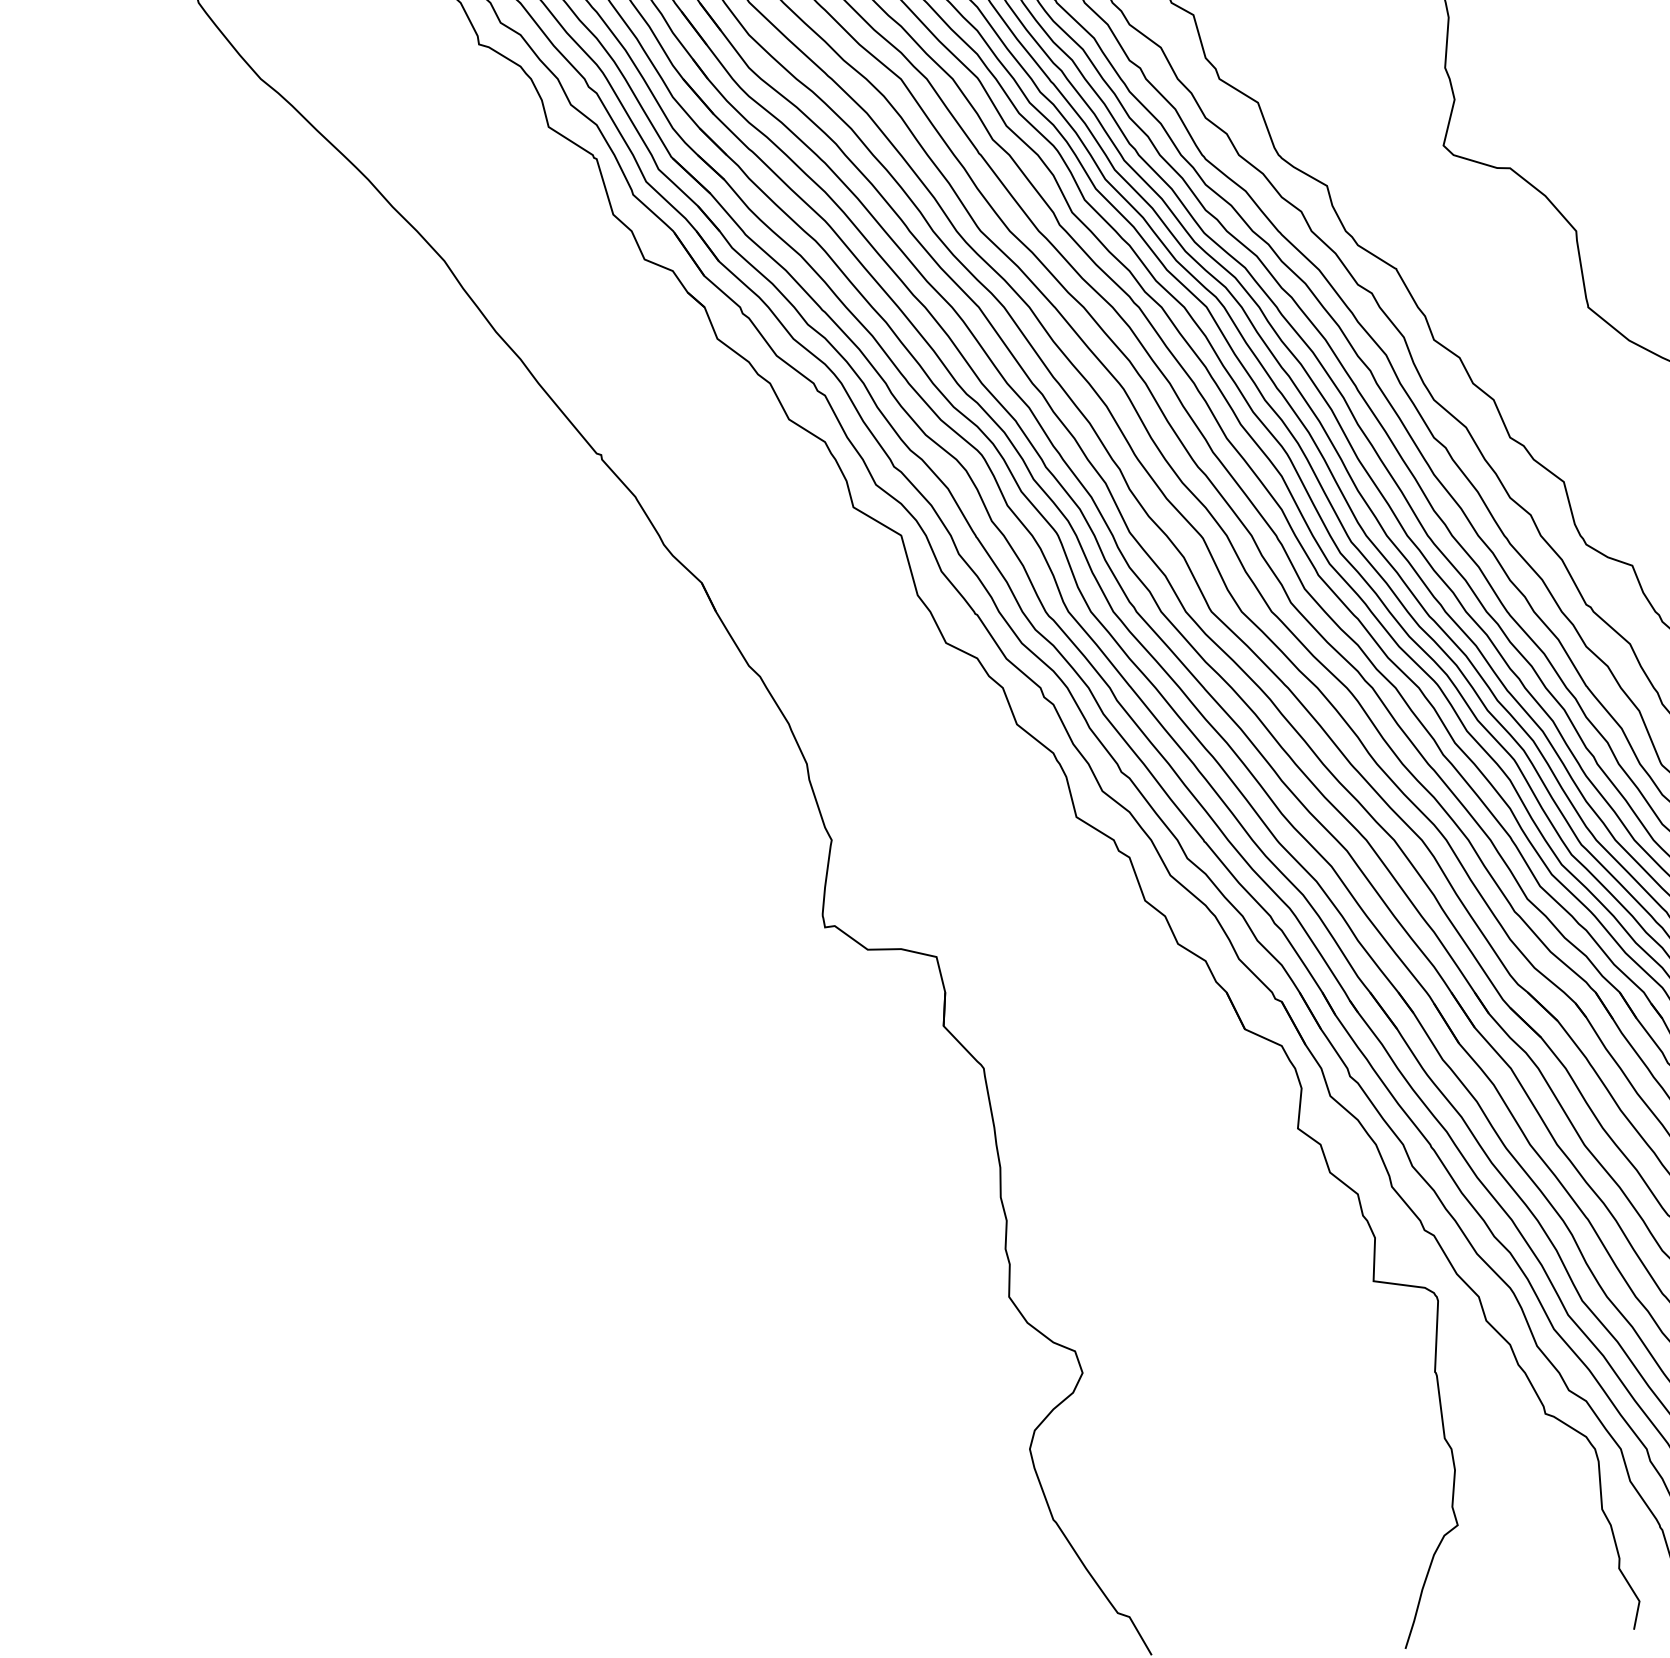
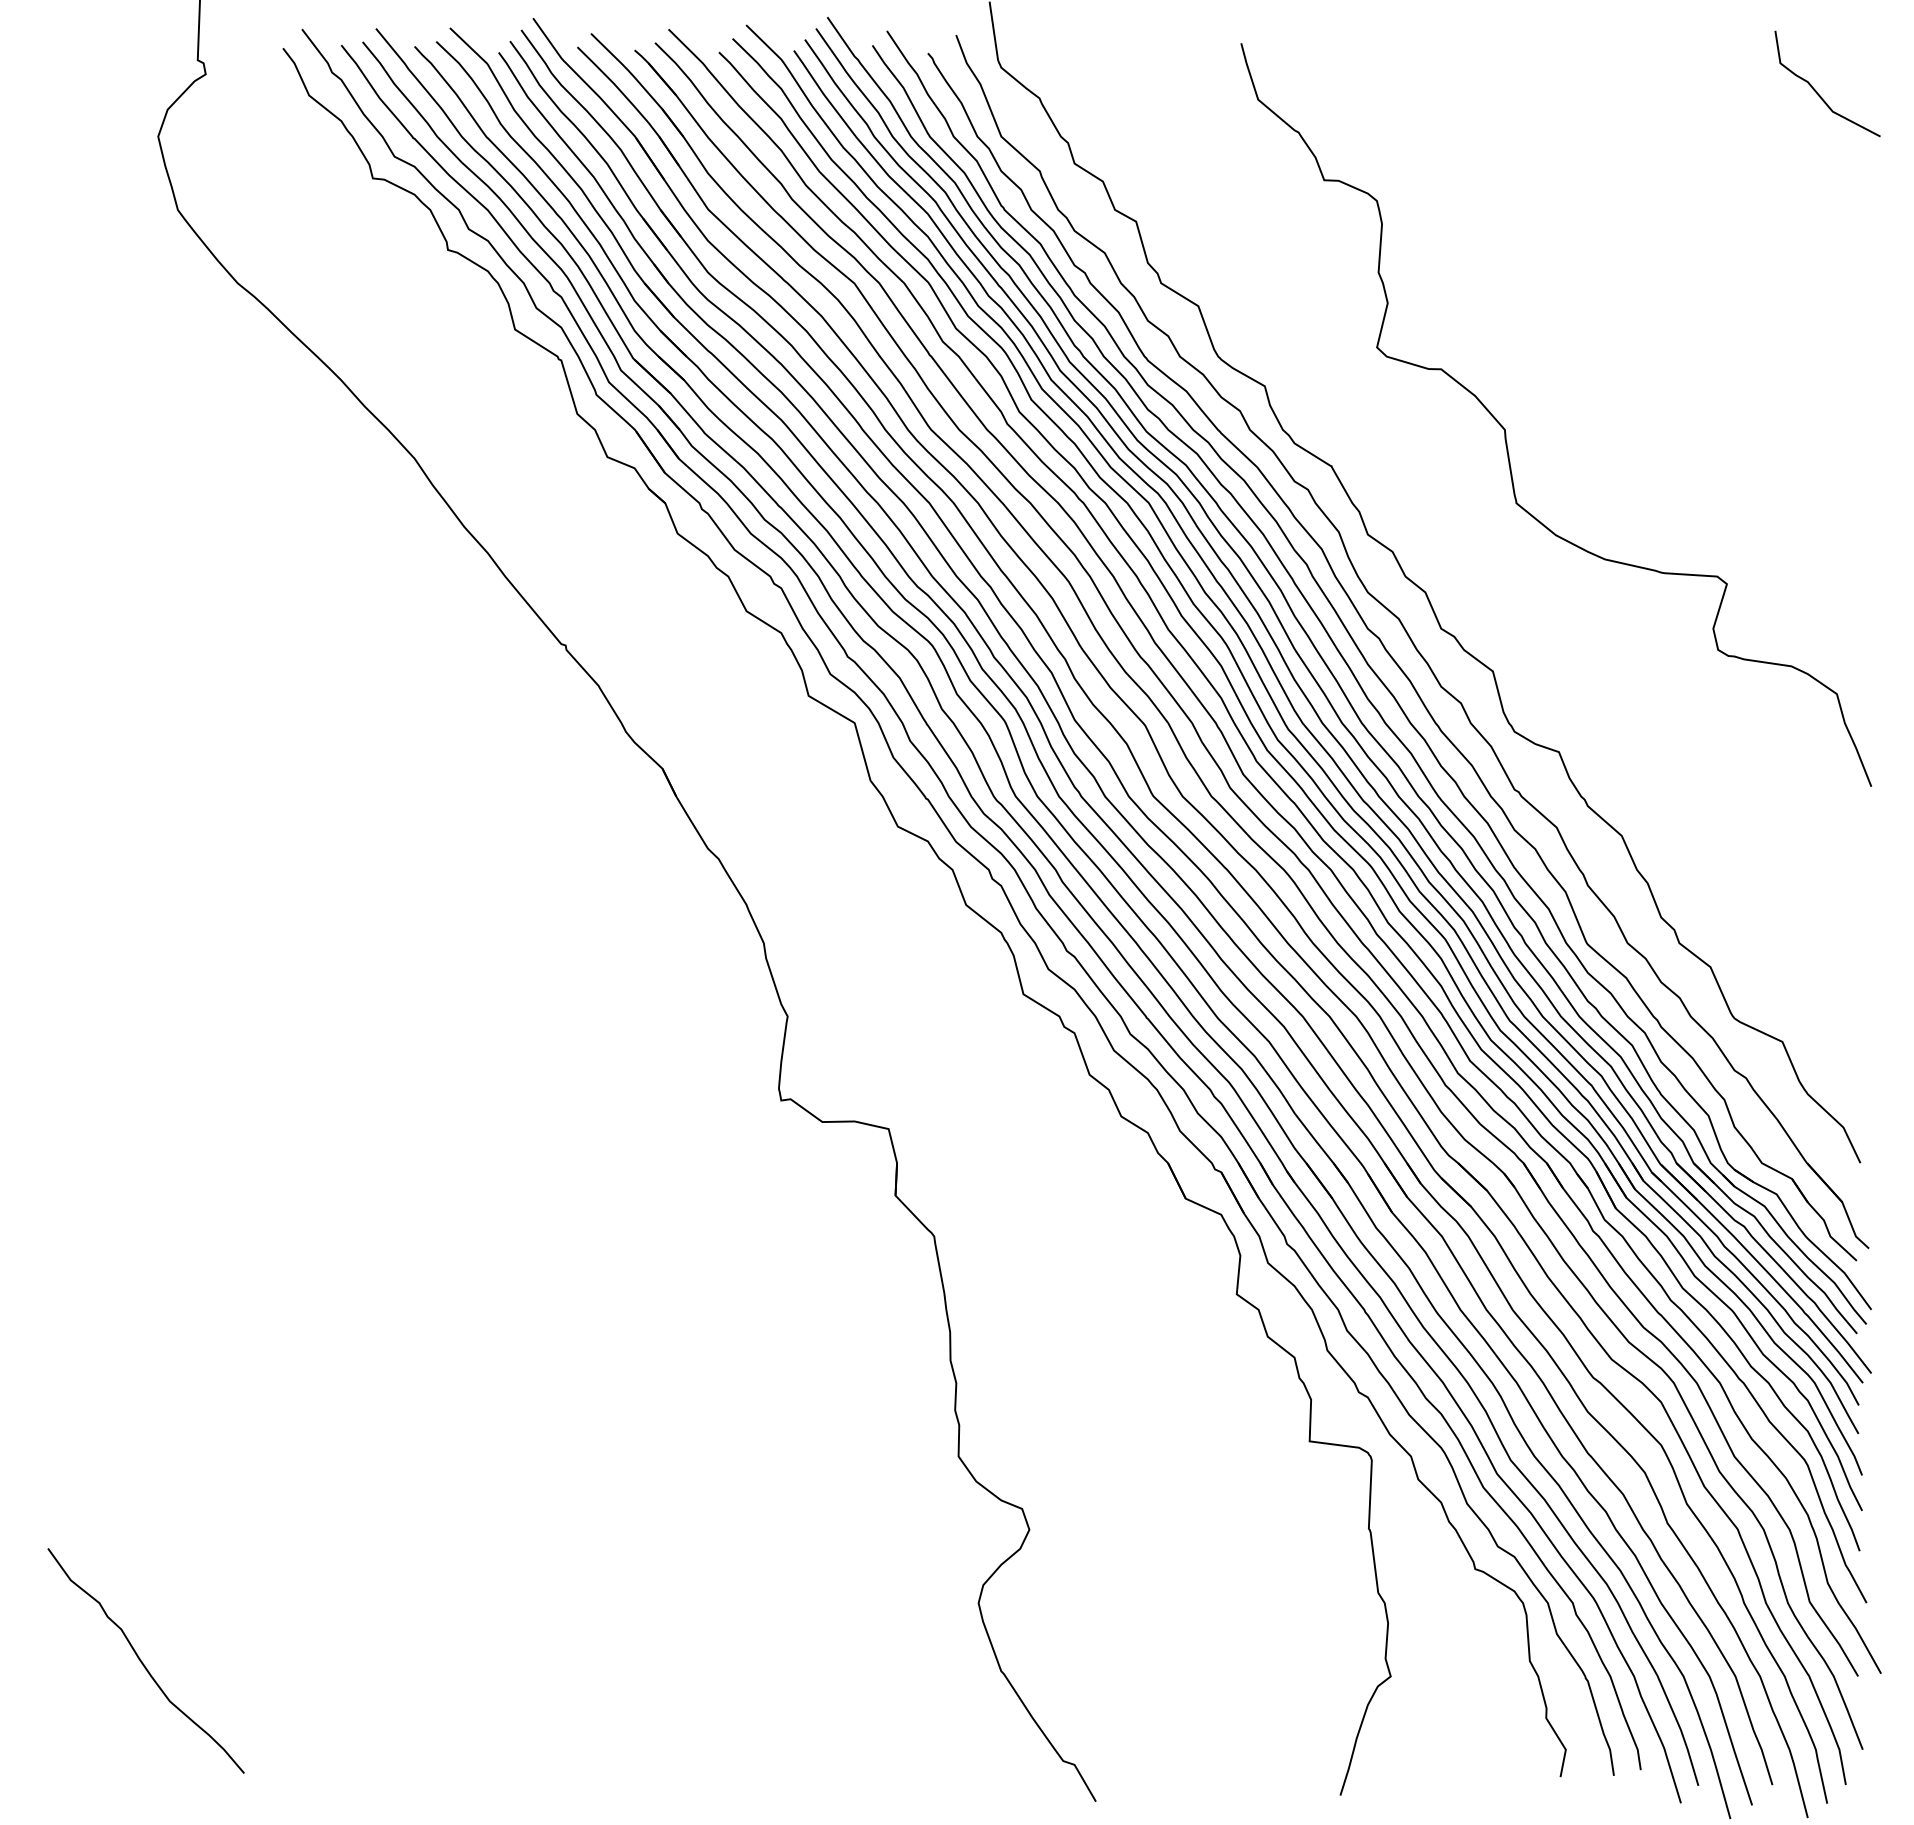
curve: (161, 1509) -> (142, 1661), added

